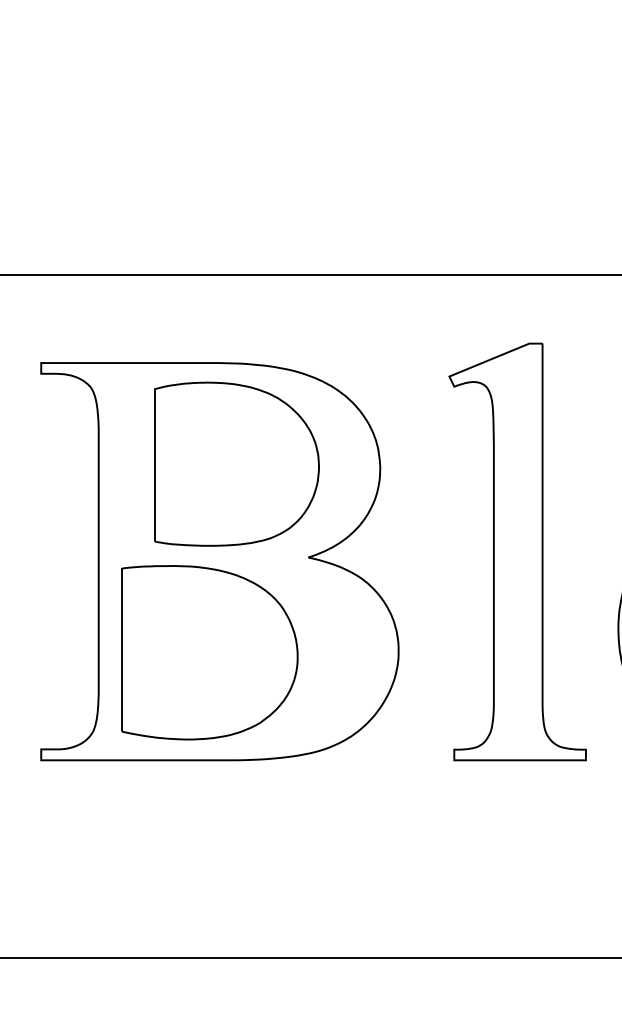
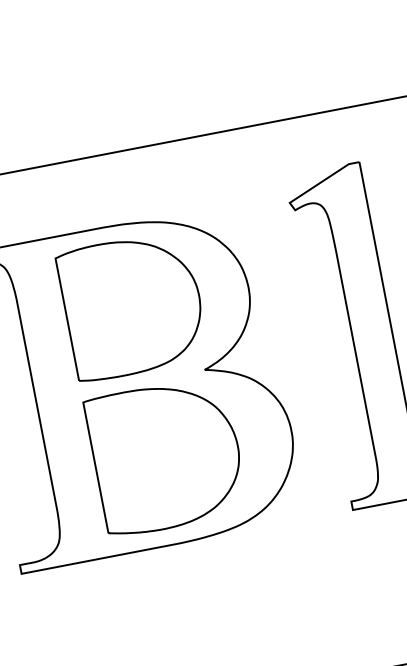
part: (209, 652) -> (166, 456), moved

